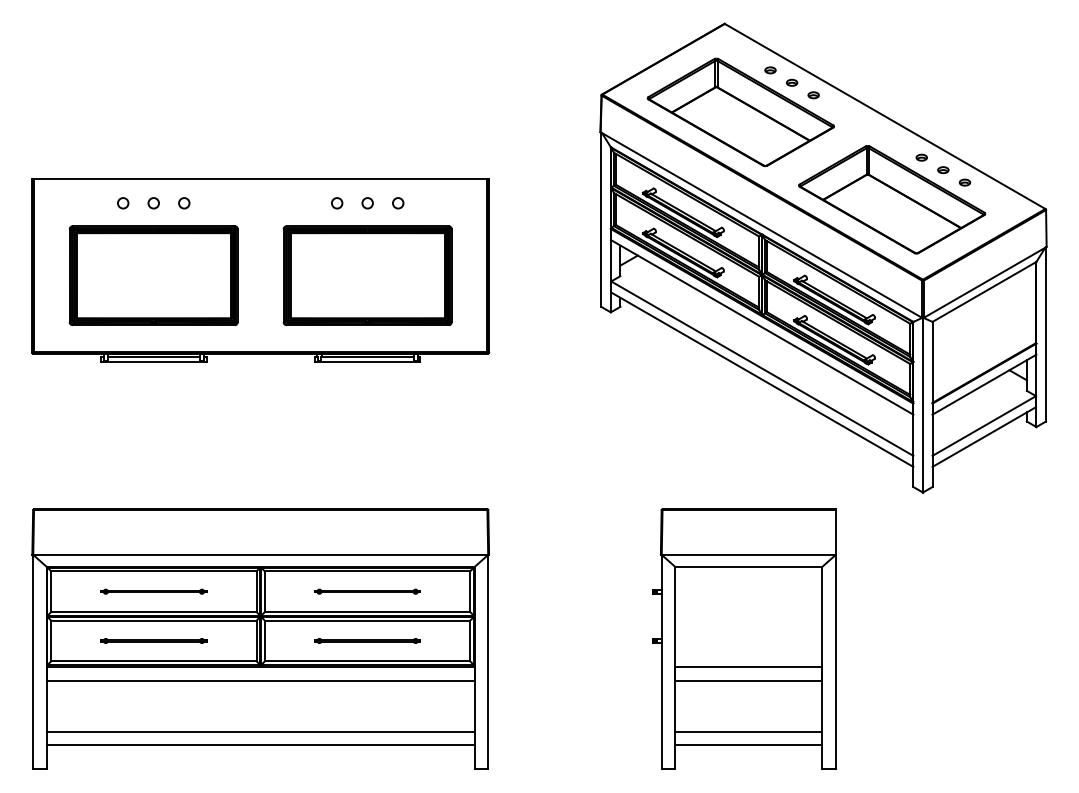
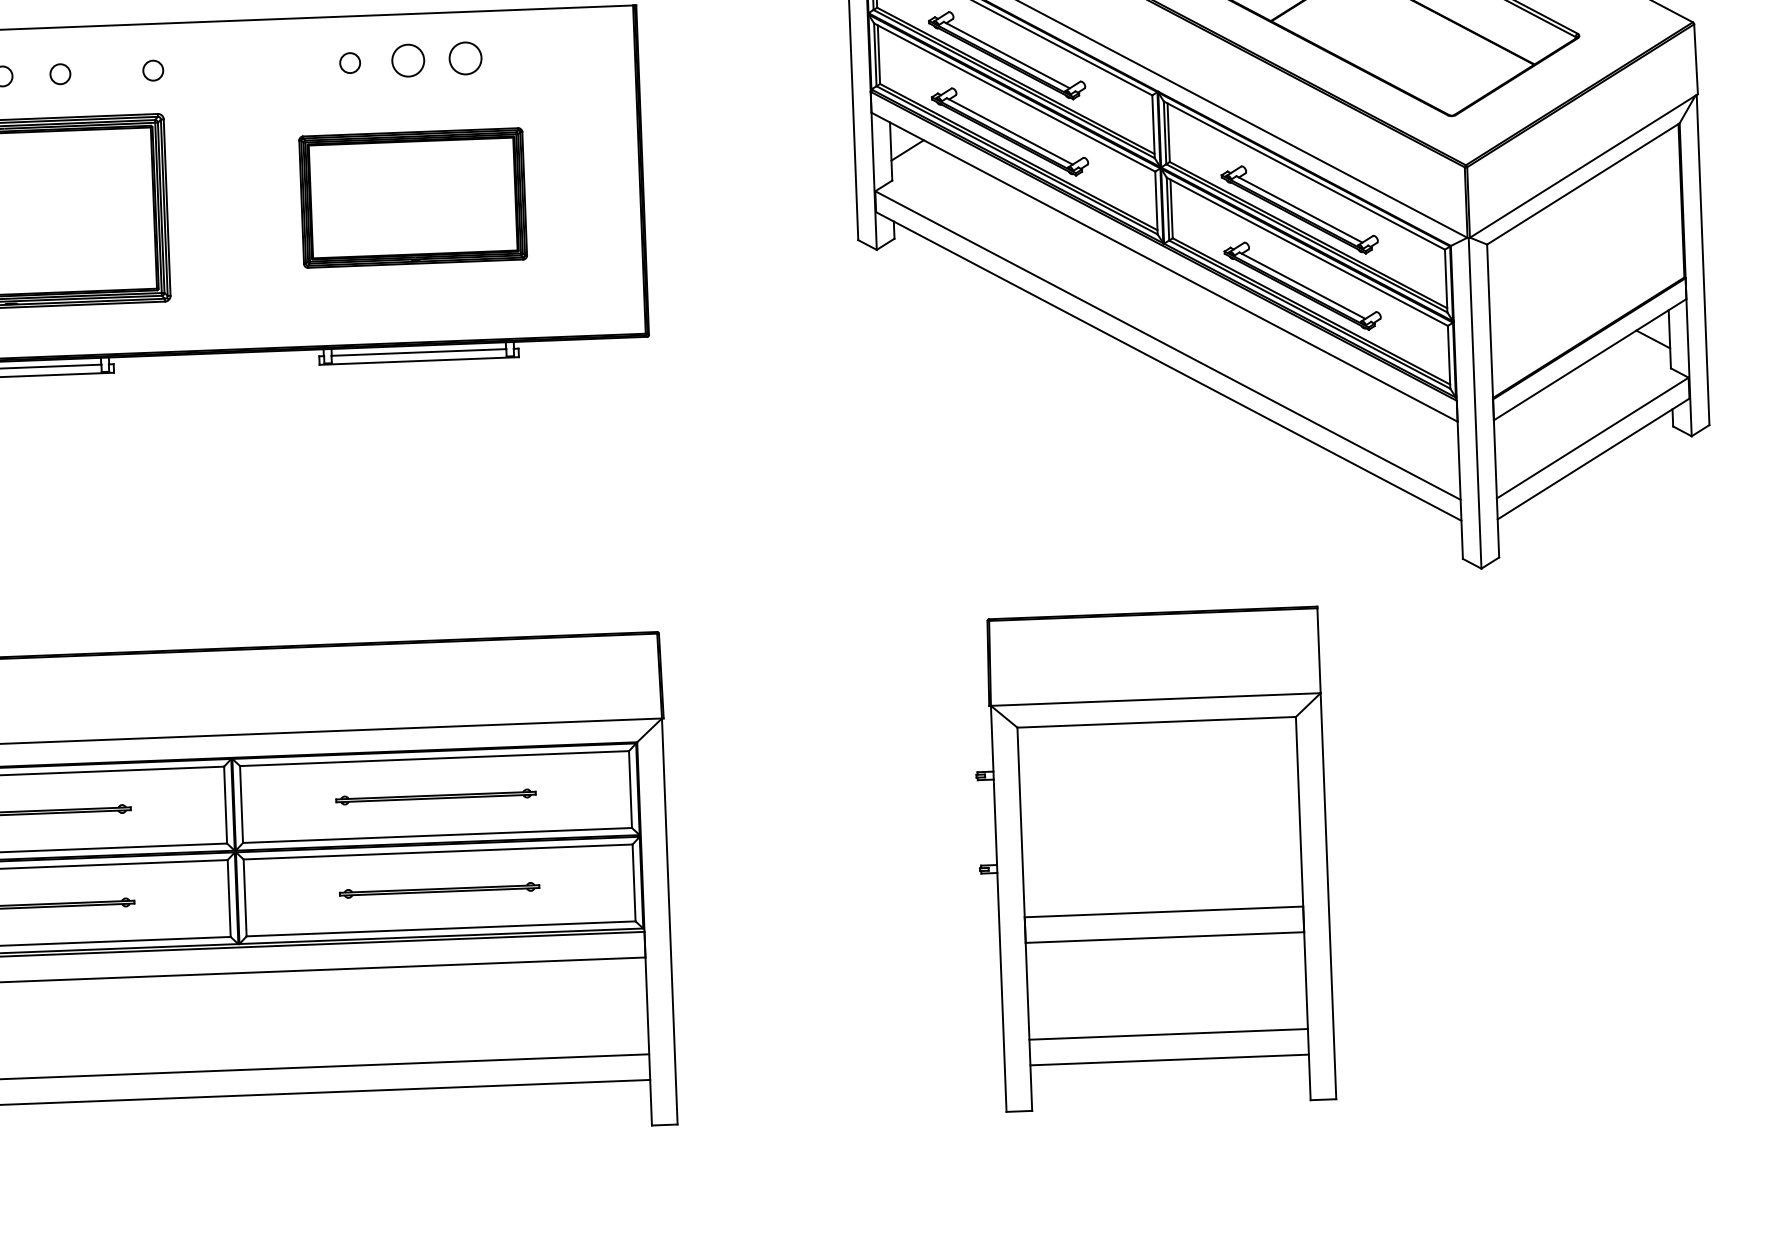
circle: (233, 203) -> (153, 71), added
circle: (367, 203) -> (407, 61), size x1.6
circle: (398, 203) -> (466, 59), size x1.6
part: (367, 275) -> (412, 197), size x0.7

